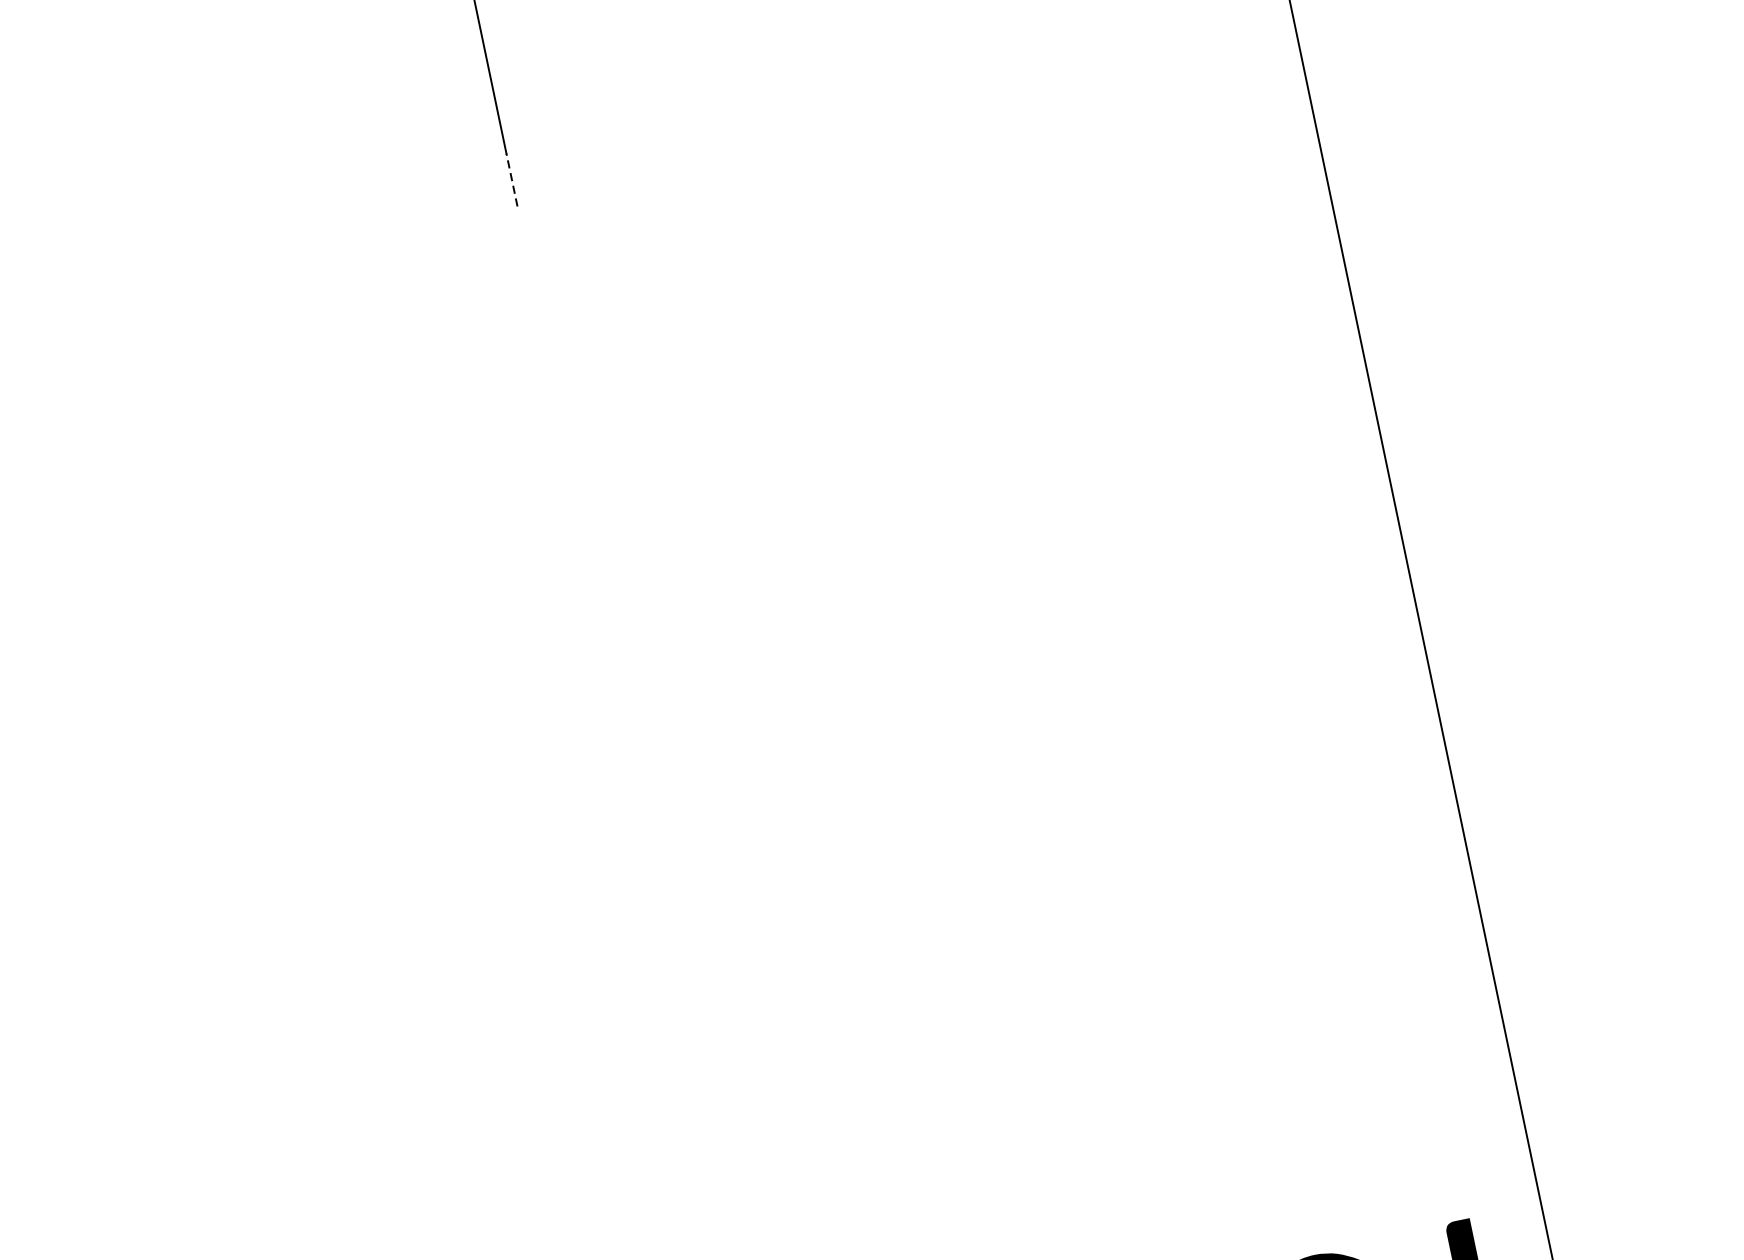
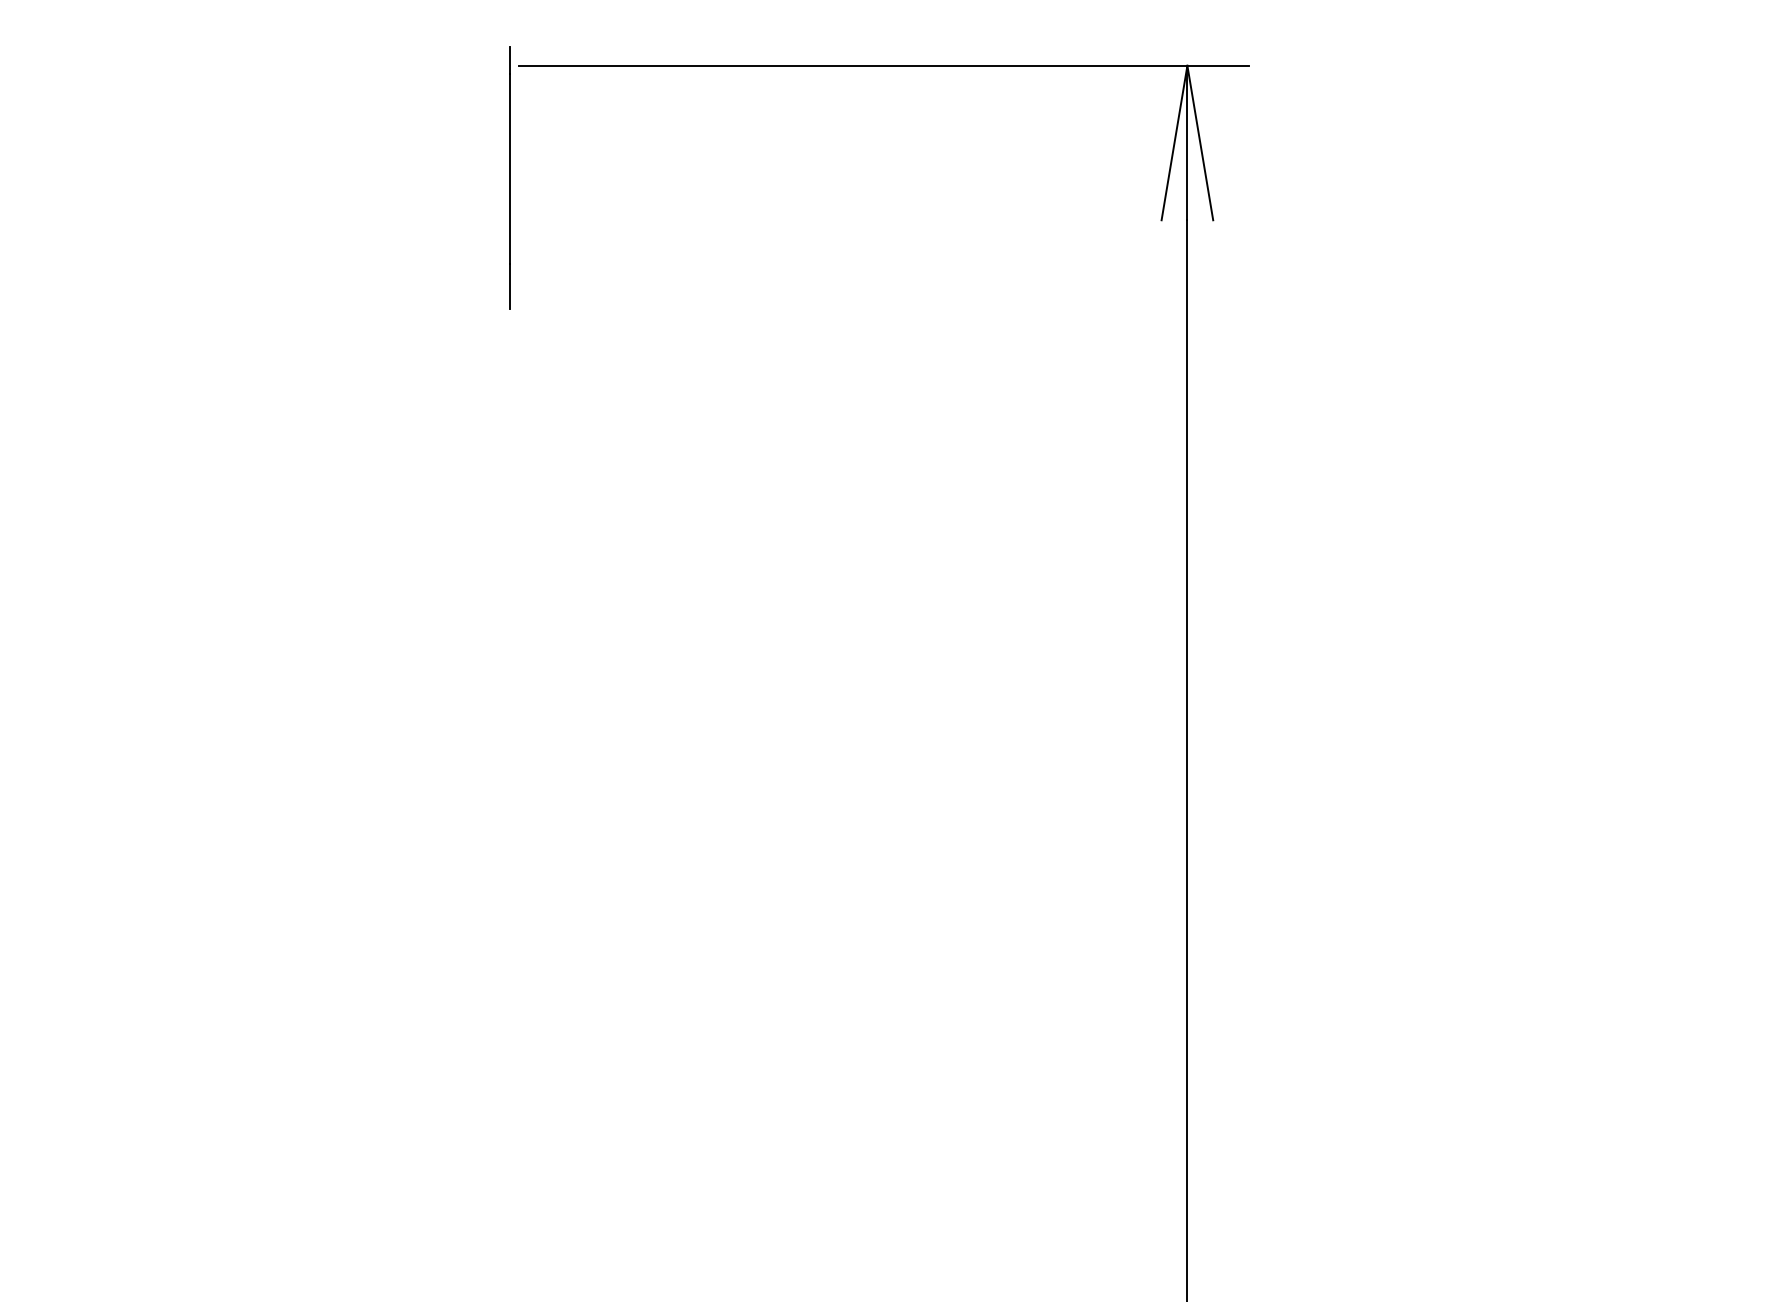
line: (512, 180) -> (510, 286), dashed -> solid

